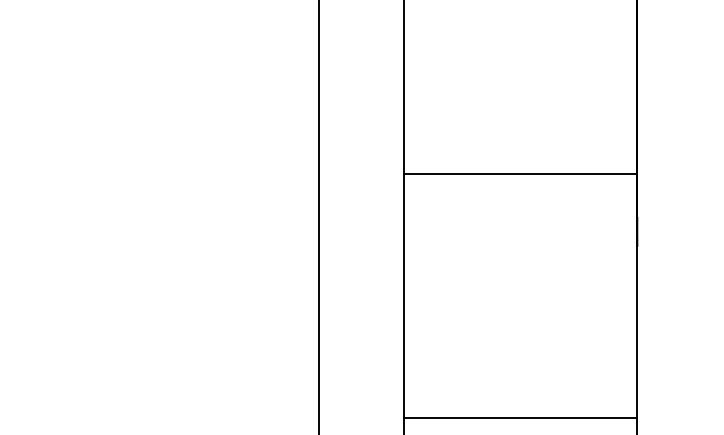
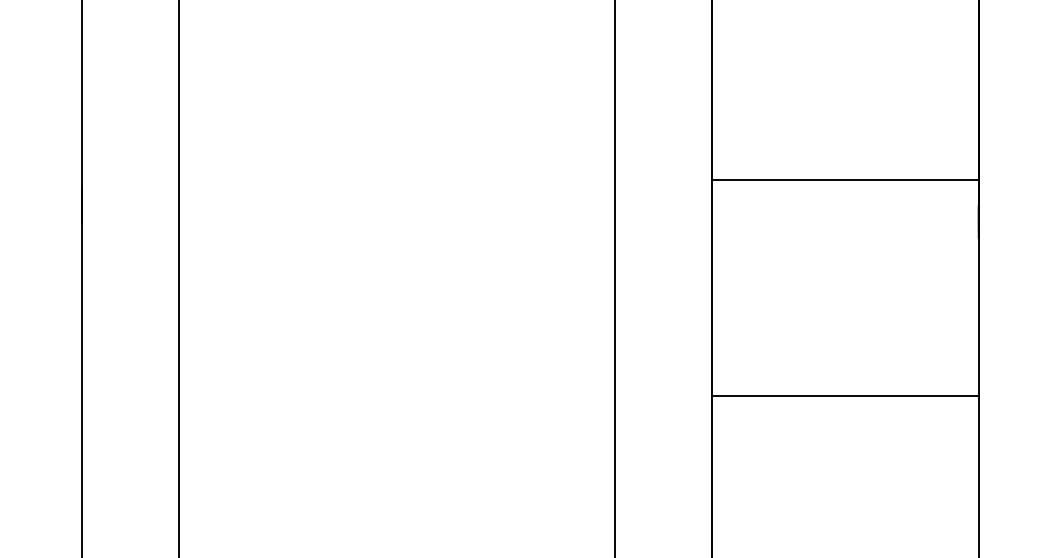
line: (520, 174) -> (845, 180), moved
line: (520, 418) -> (845, 396), moved

